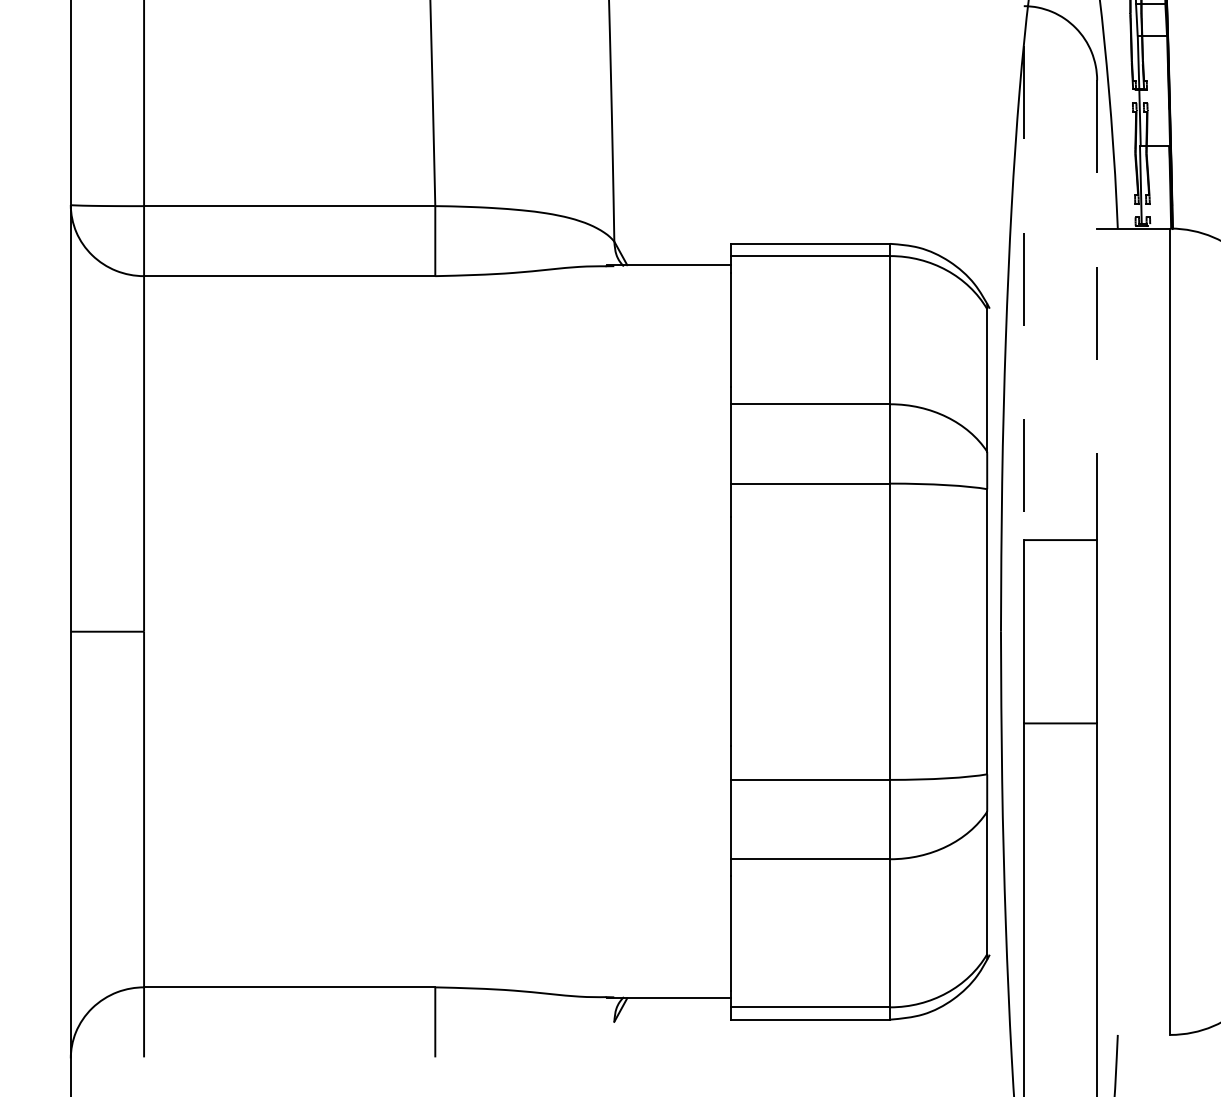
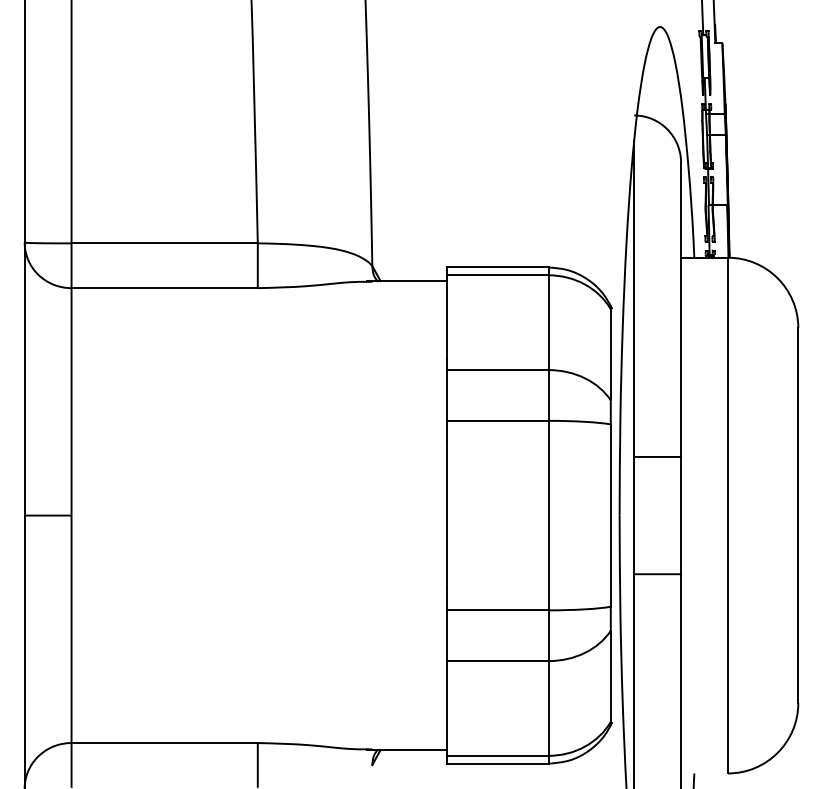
line: (1024, 293) -> (634, 299), dashed -> solid
line: (1097, 311) -> (681, 310), dashed -> solid

